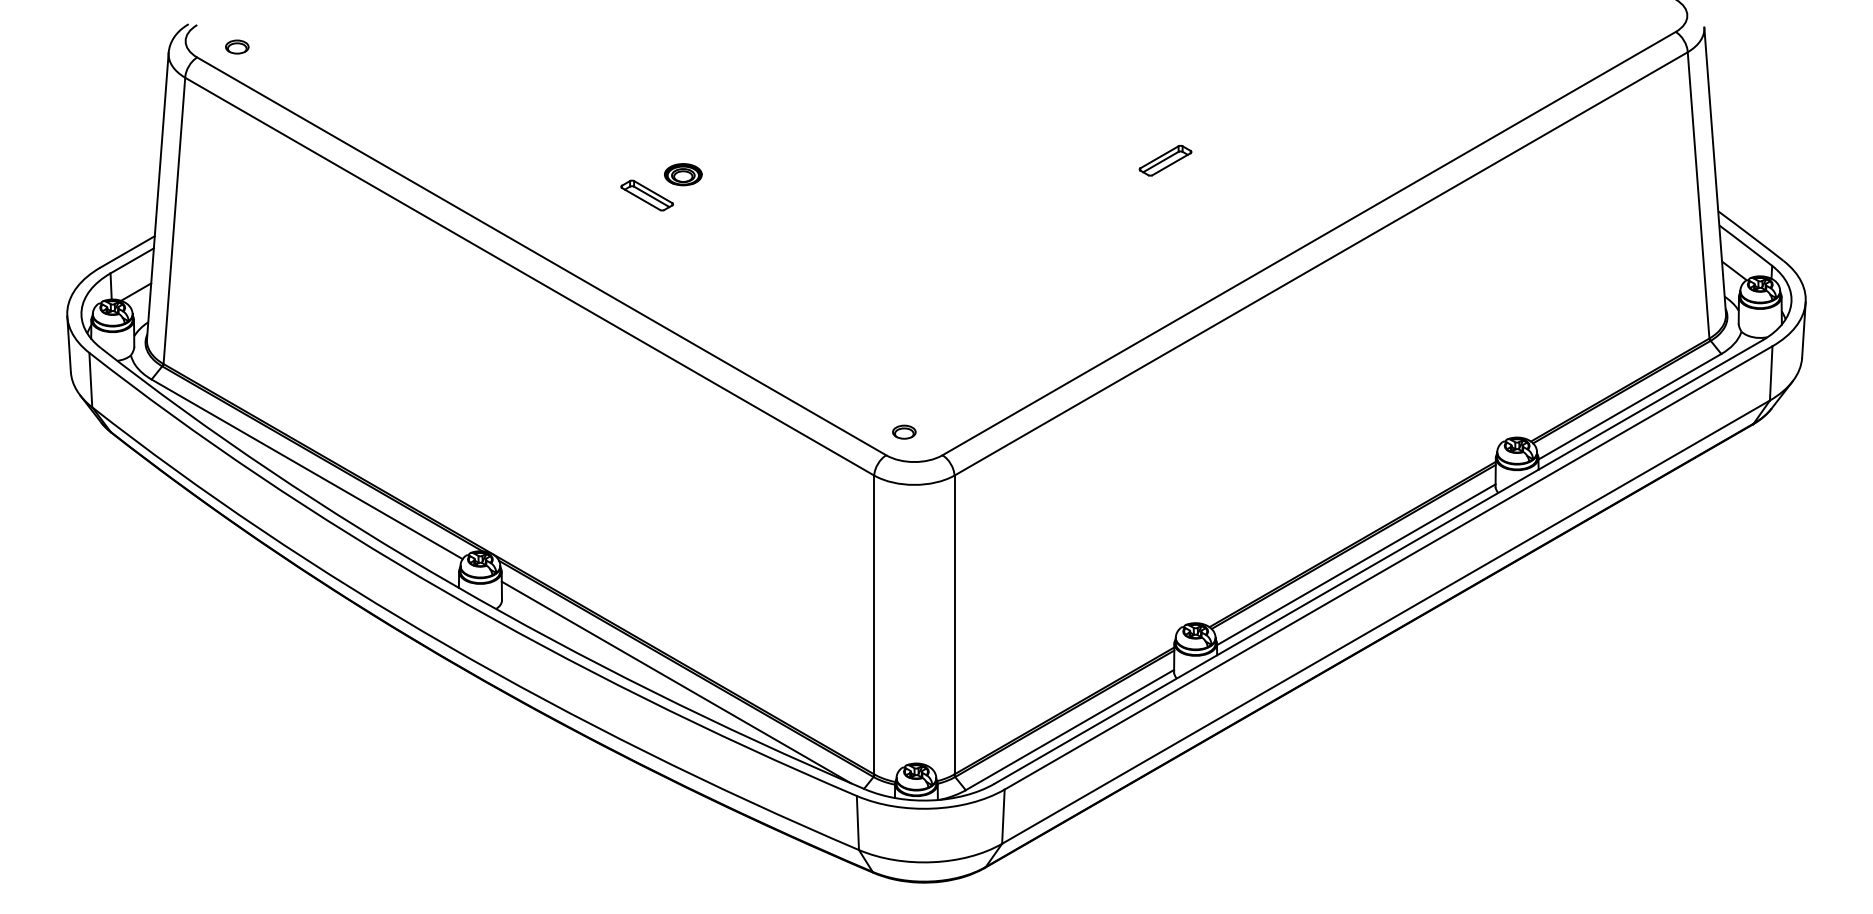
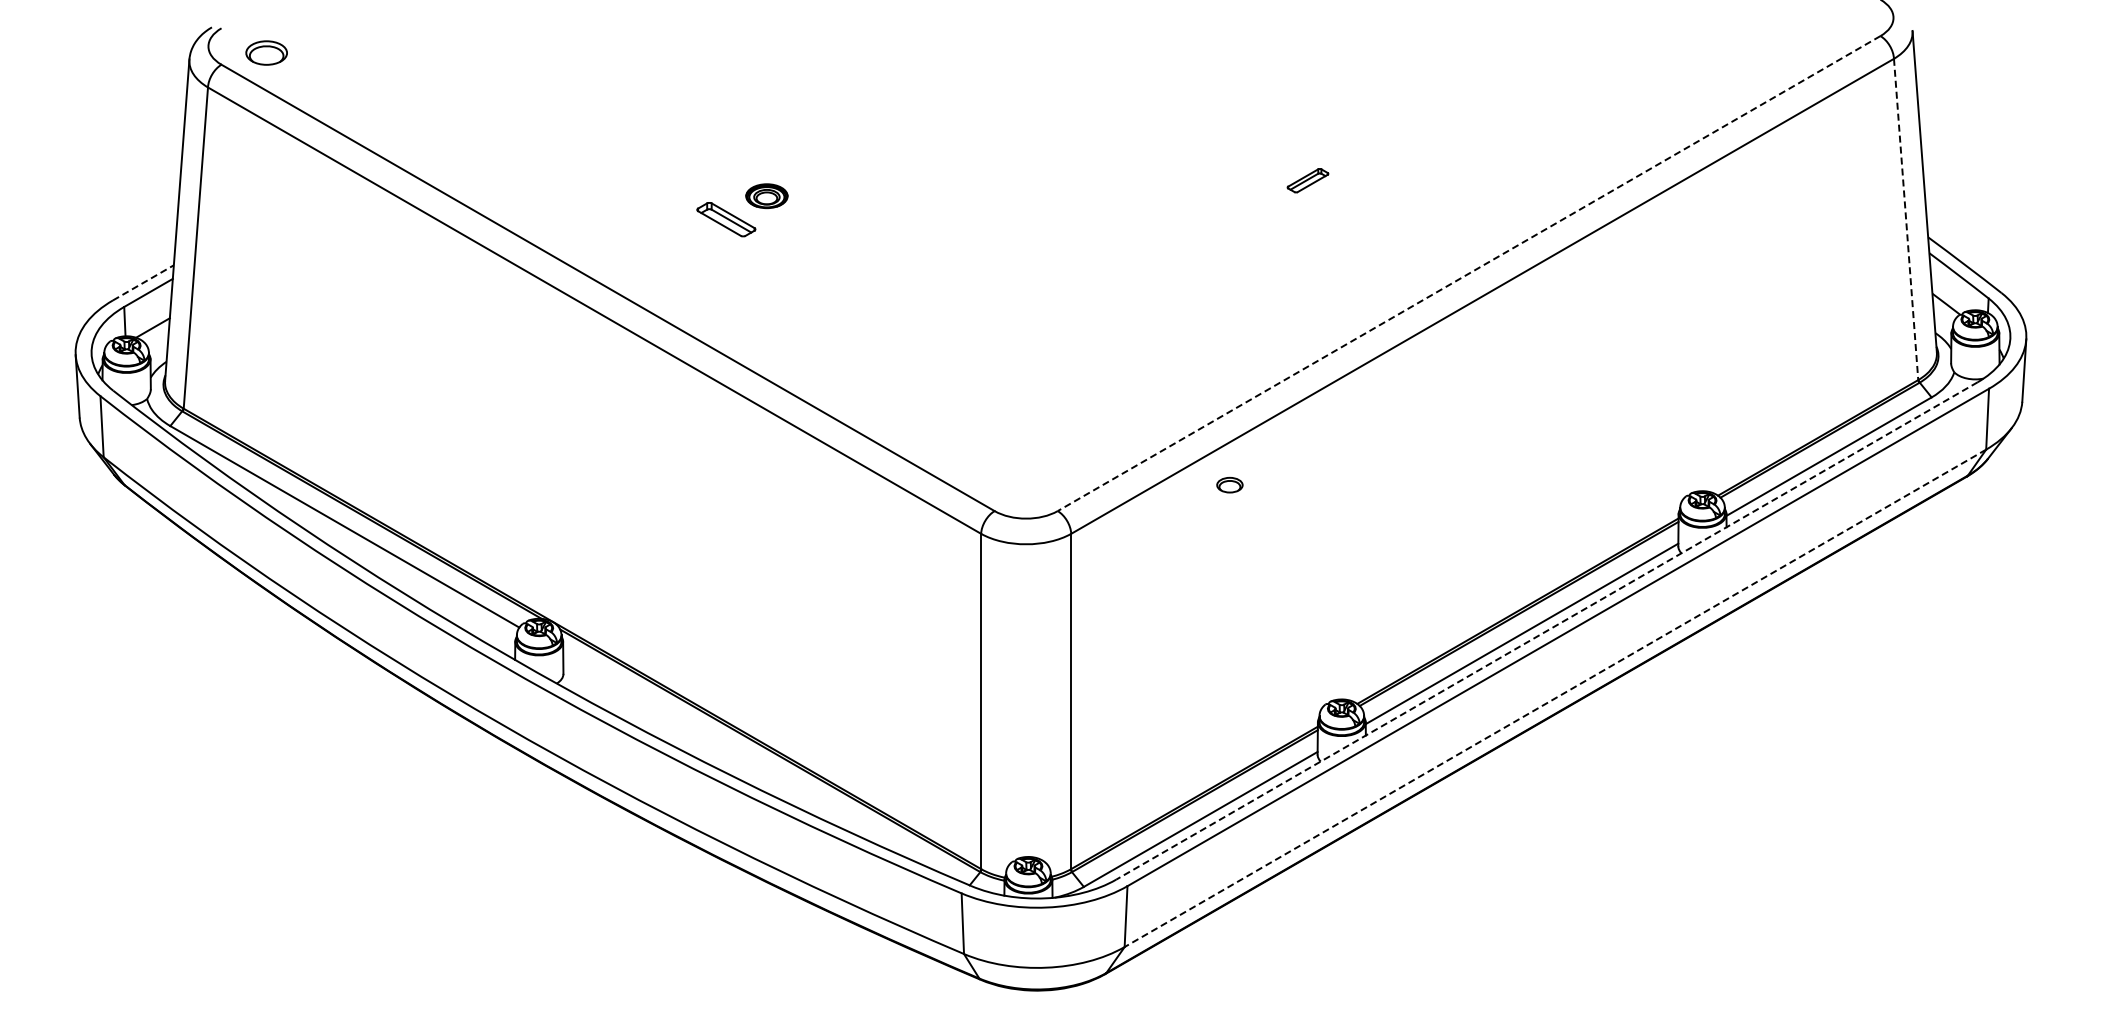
part: (236, 46) -> (265, 52), size x1.6
part: (1165, 160) -> (1307, 180), size x0.7
line: (1698, 195) -> (1906, 219), solid -> dashed
line: (1308, 243) -> (1468, 273), solid -> dashed
line: (127, 251) -> (143, 282), solid -> dashed
part: (903, 431) -> (1229, 484), moved
line: (1378, 562) -> (1546, 631), solid -> dashed
line: (1385, 622) -> (1554, 698), solid -> dashed
line: (675, 682) -> (758, 765), removed

